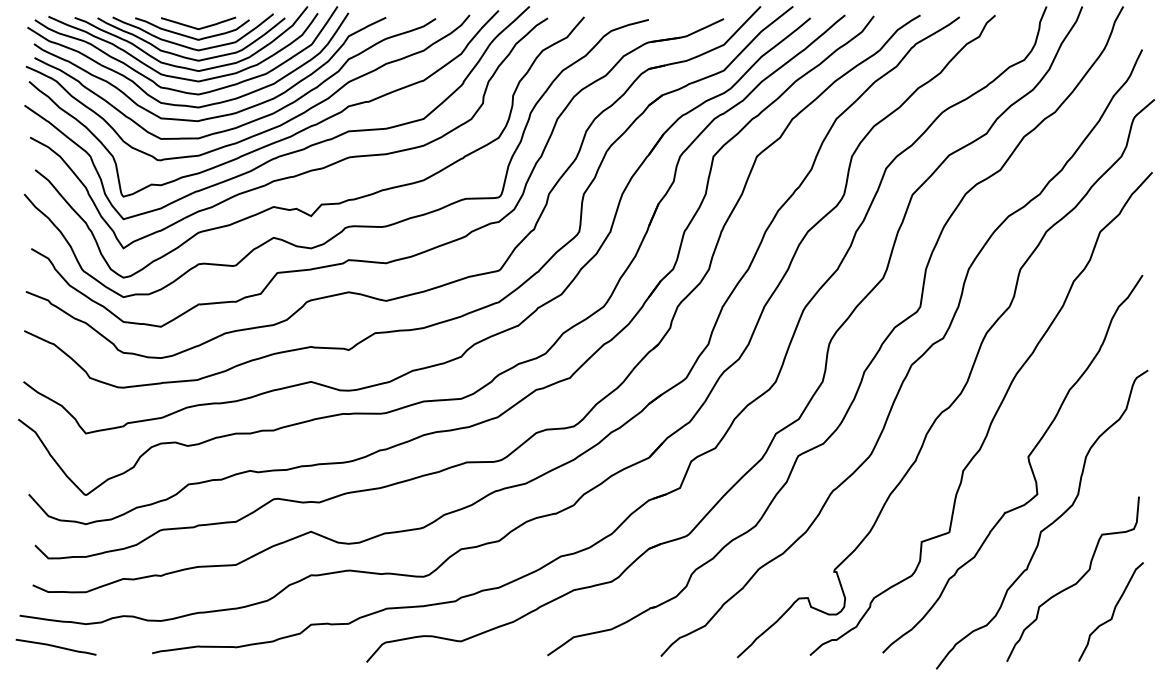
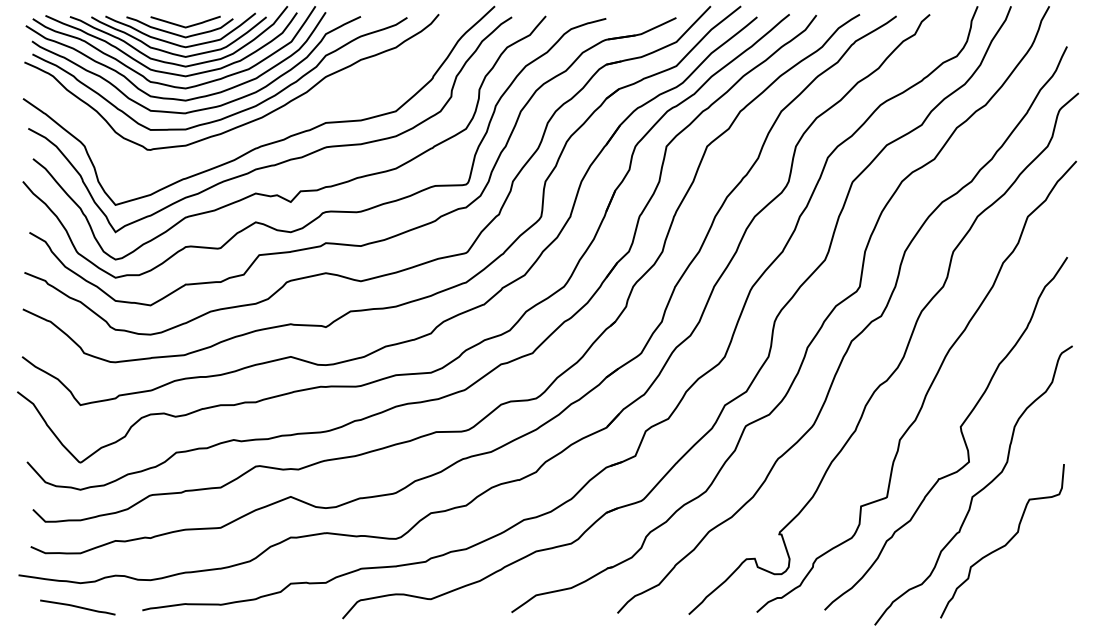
curve: (279, 139) -> (261, 130), removed
curve: (1112, 612) -> (1039, 572), removed
curve: (55, 646) -> (77, 606), moved

